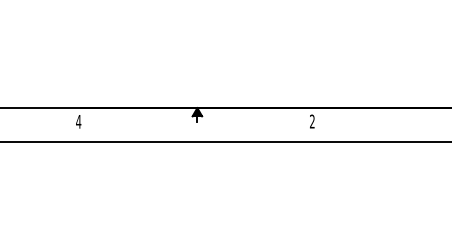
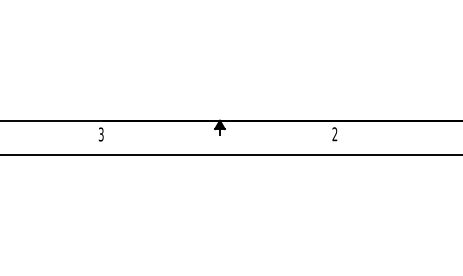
text: (77, 121) -> (100, 134), 4 -> 3

